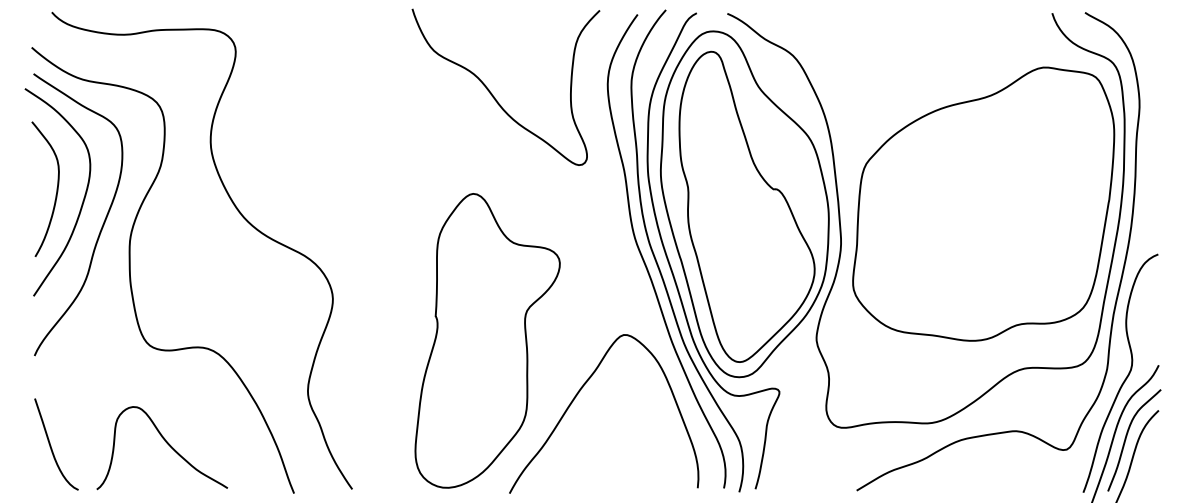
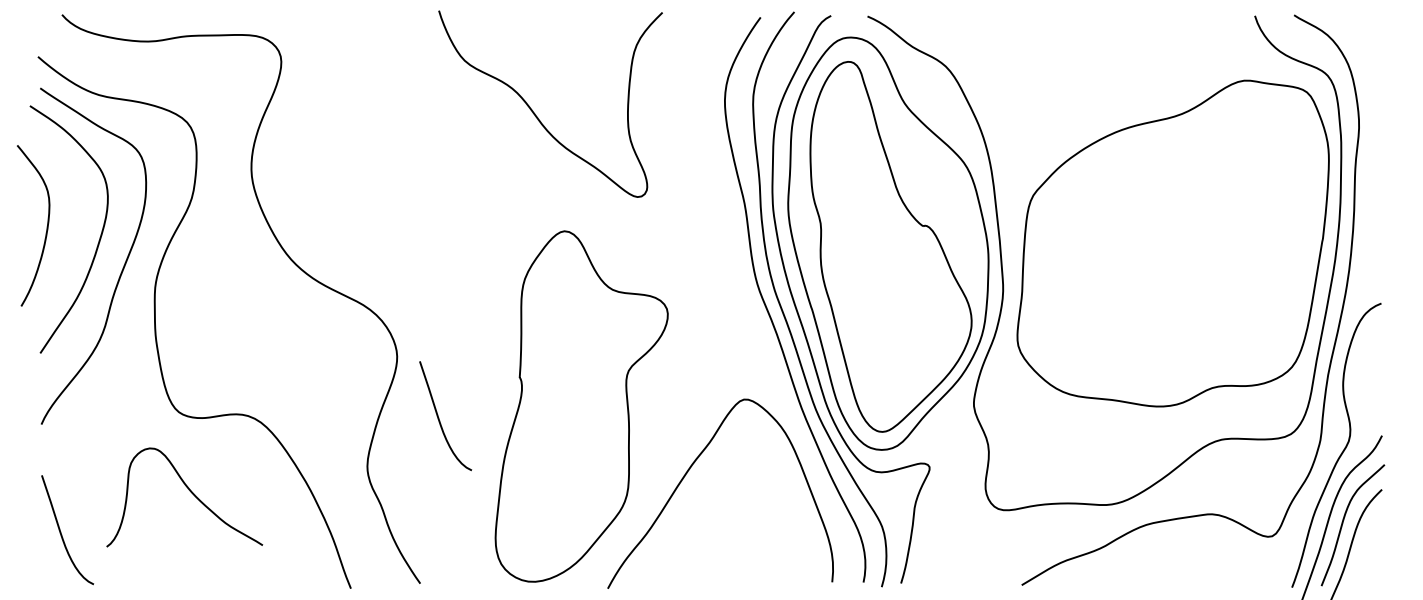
curve: (493, 95) -> (535, 113), moved
curve: (56, 189) -> (46, 226), moved
curve: (368, 350) -> (439, 417), added
curve: (166, 443) -> (189, 491), moved

